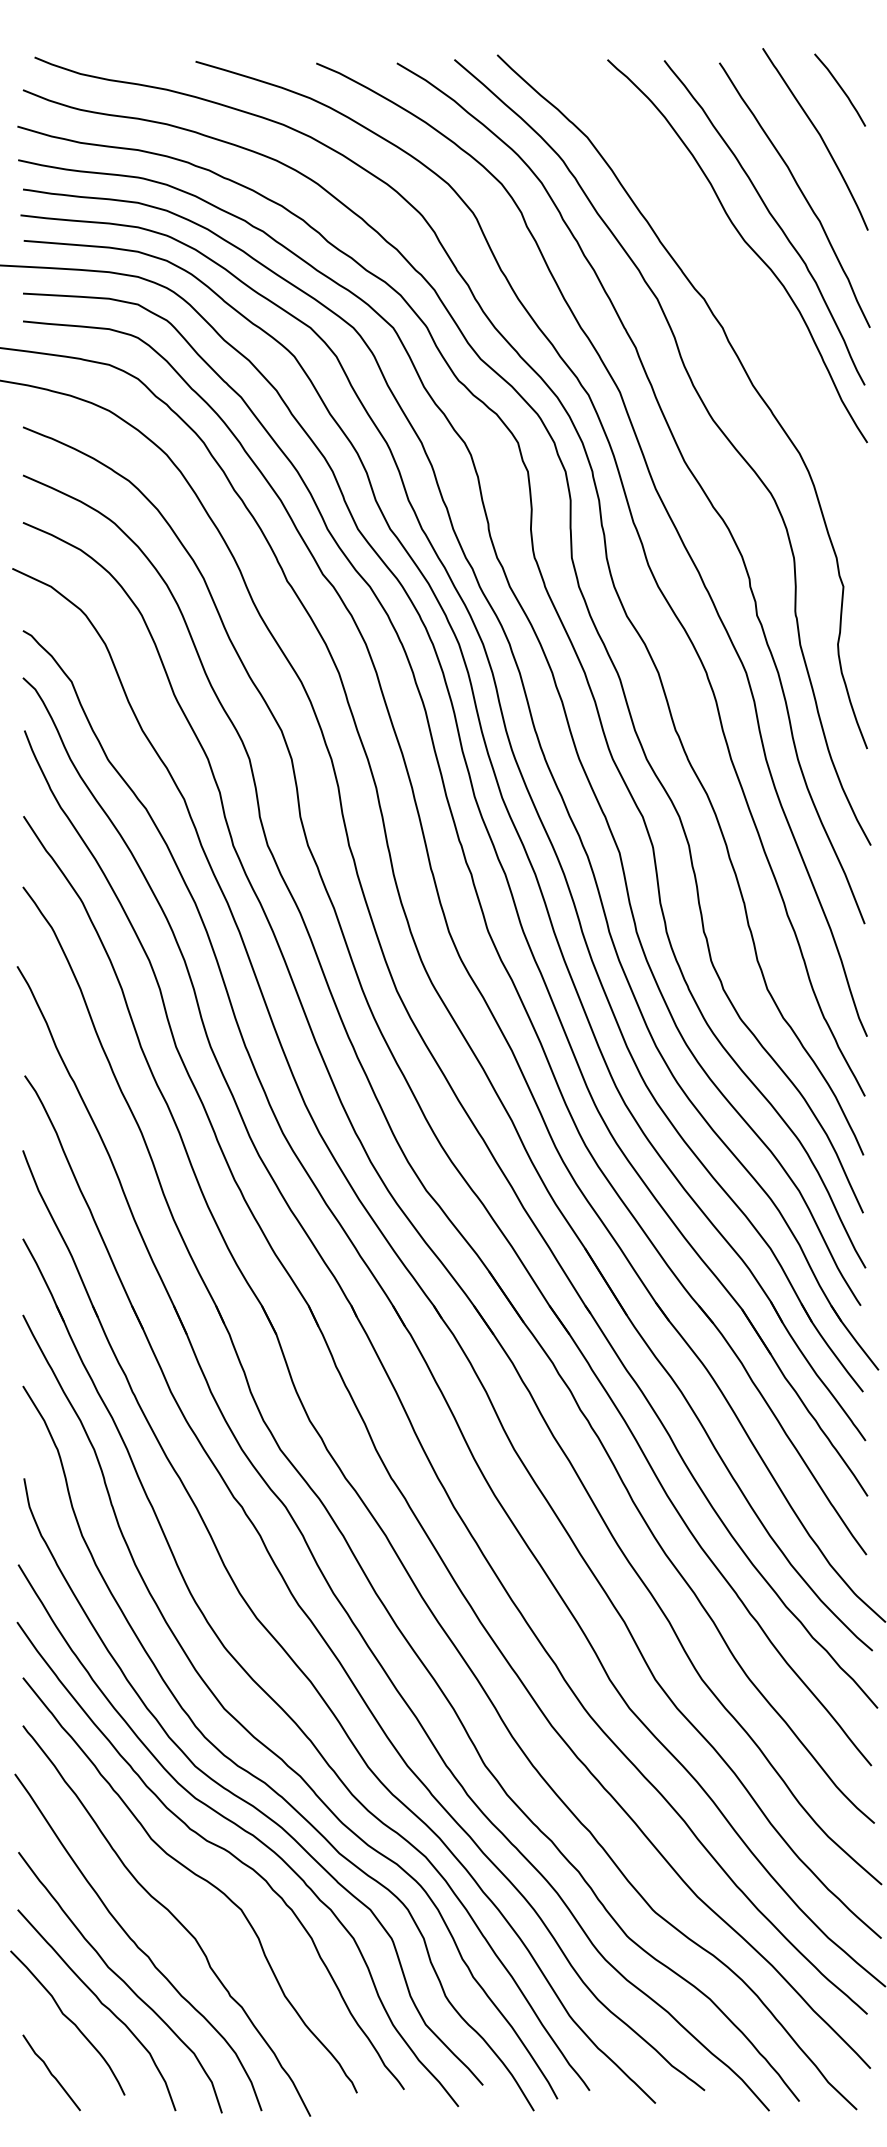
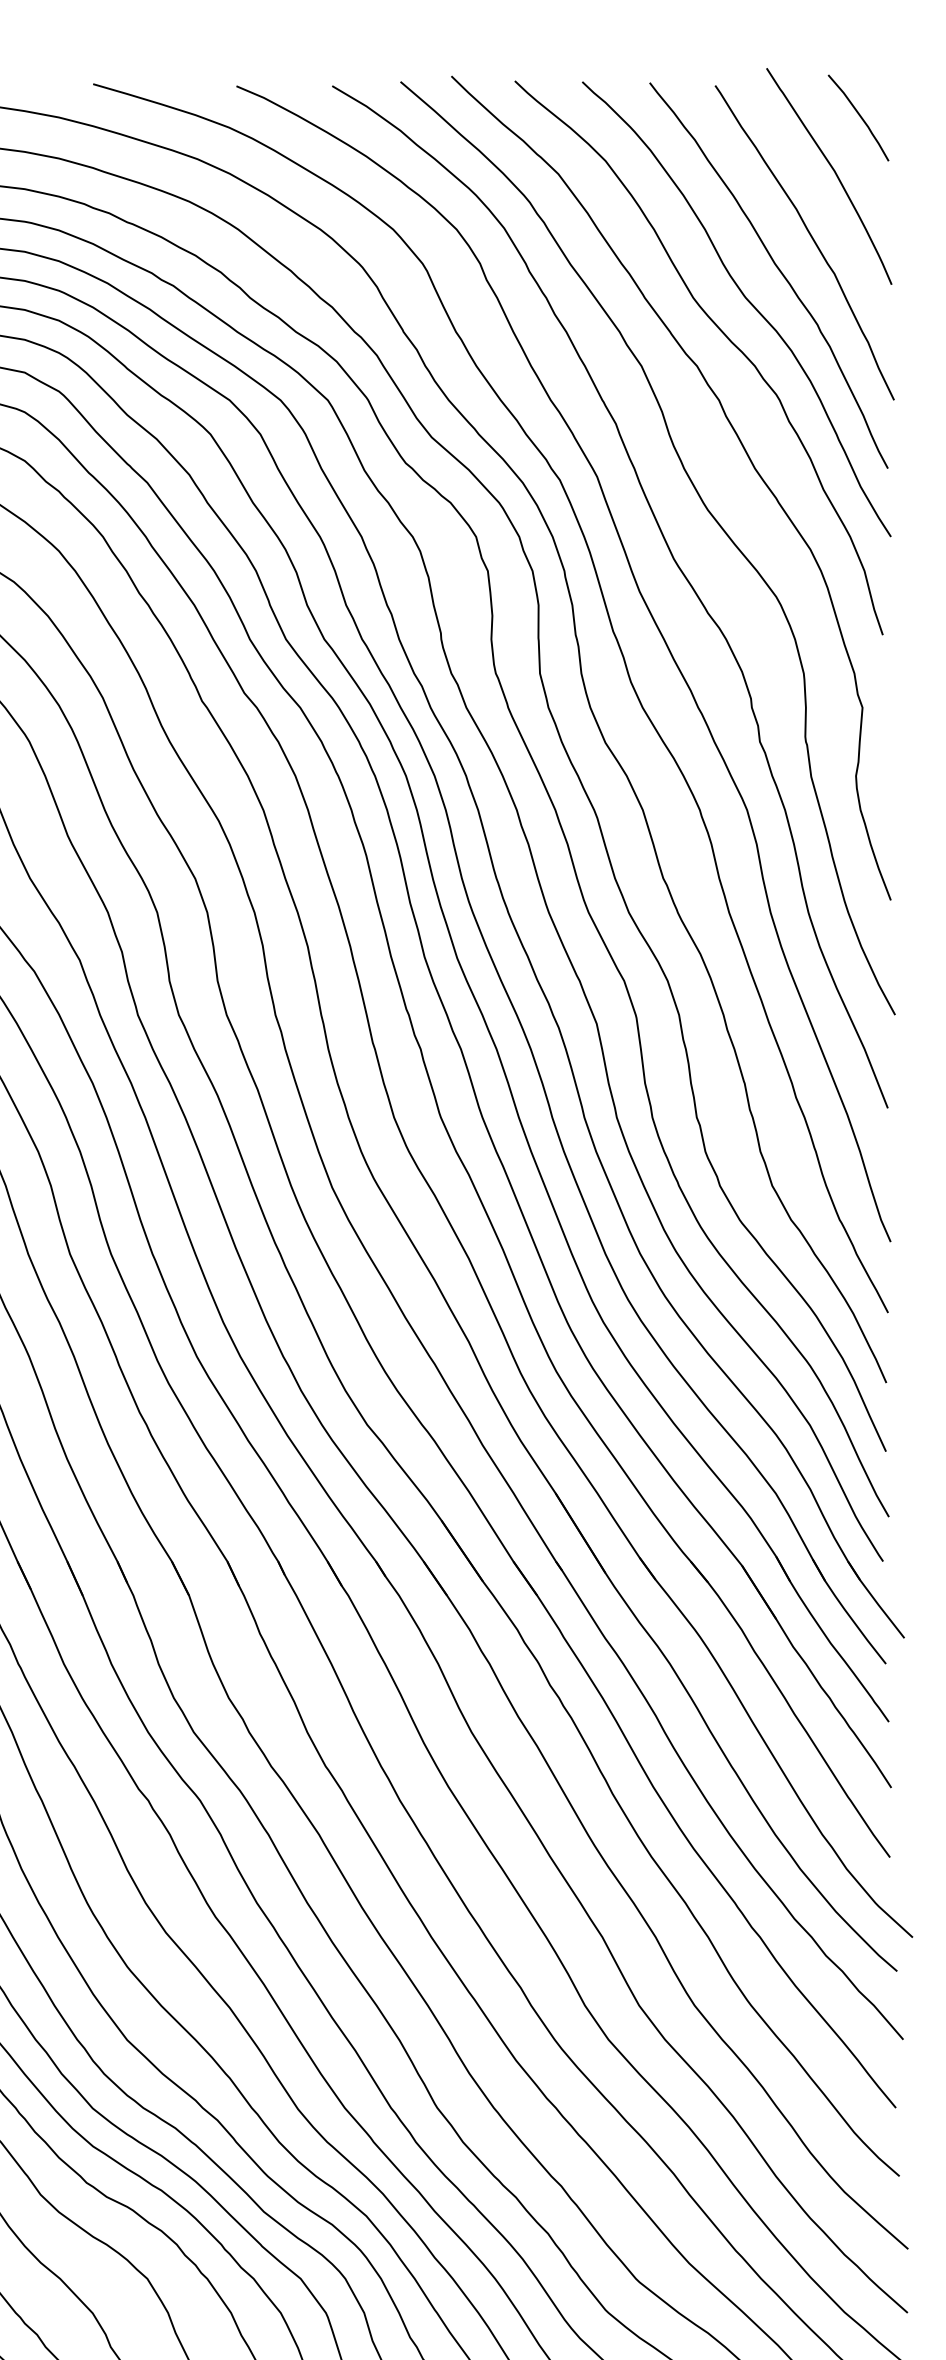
curve: (728, 275) -> (726, 338), added

